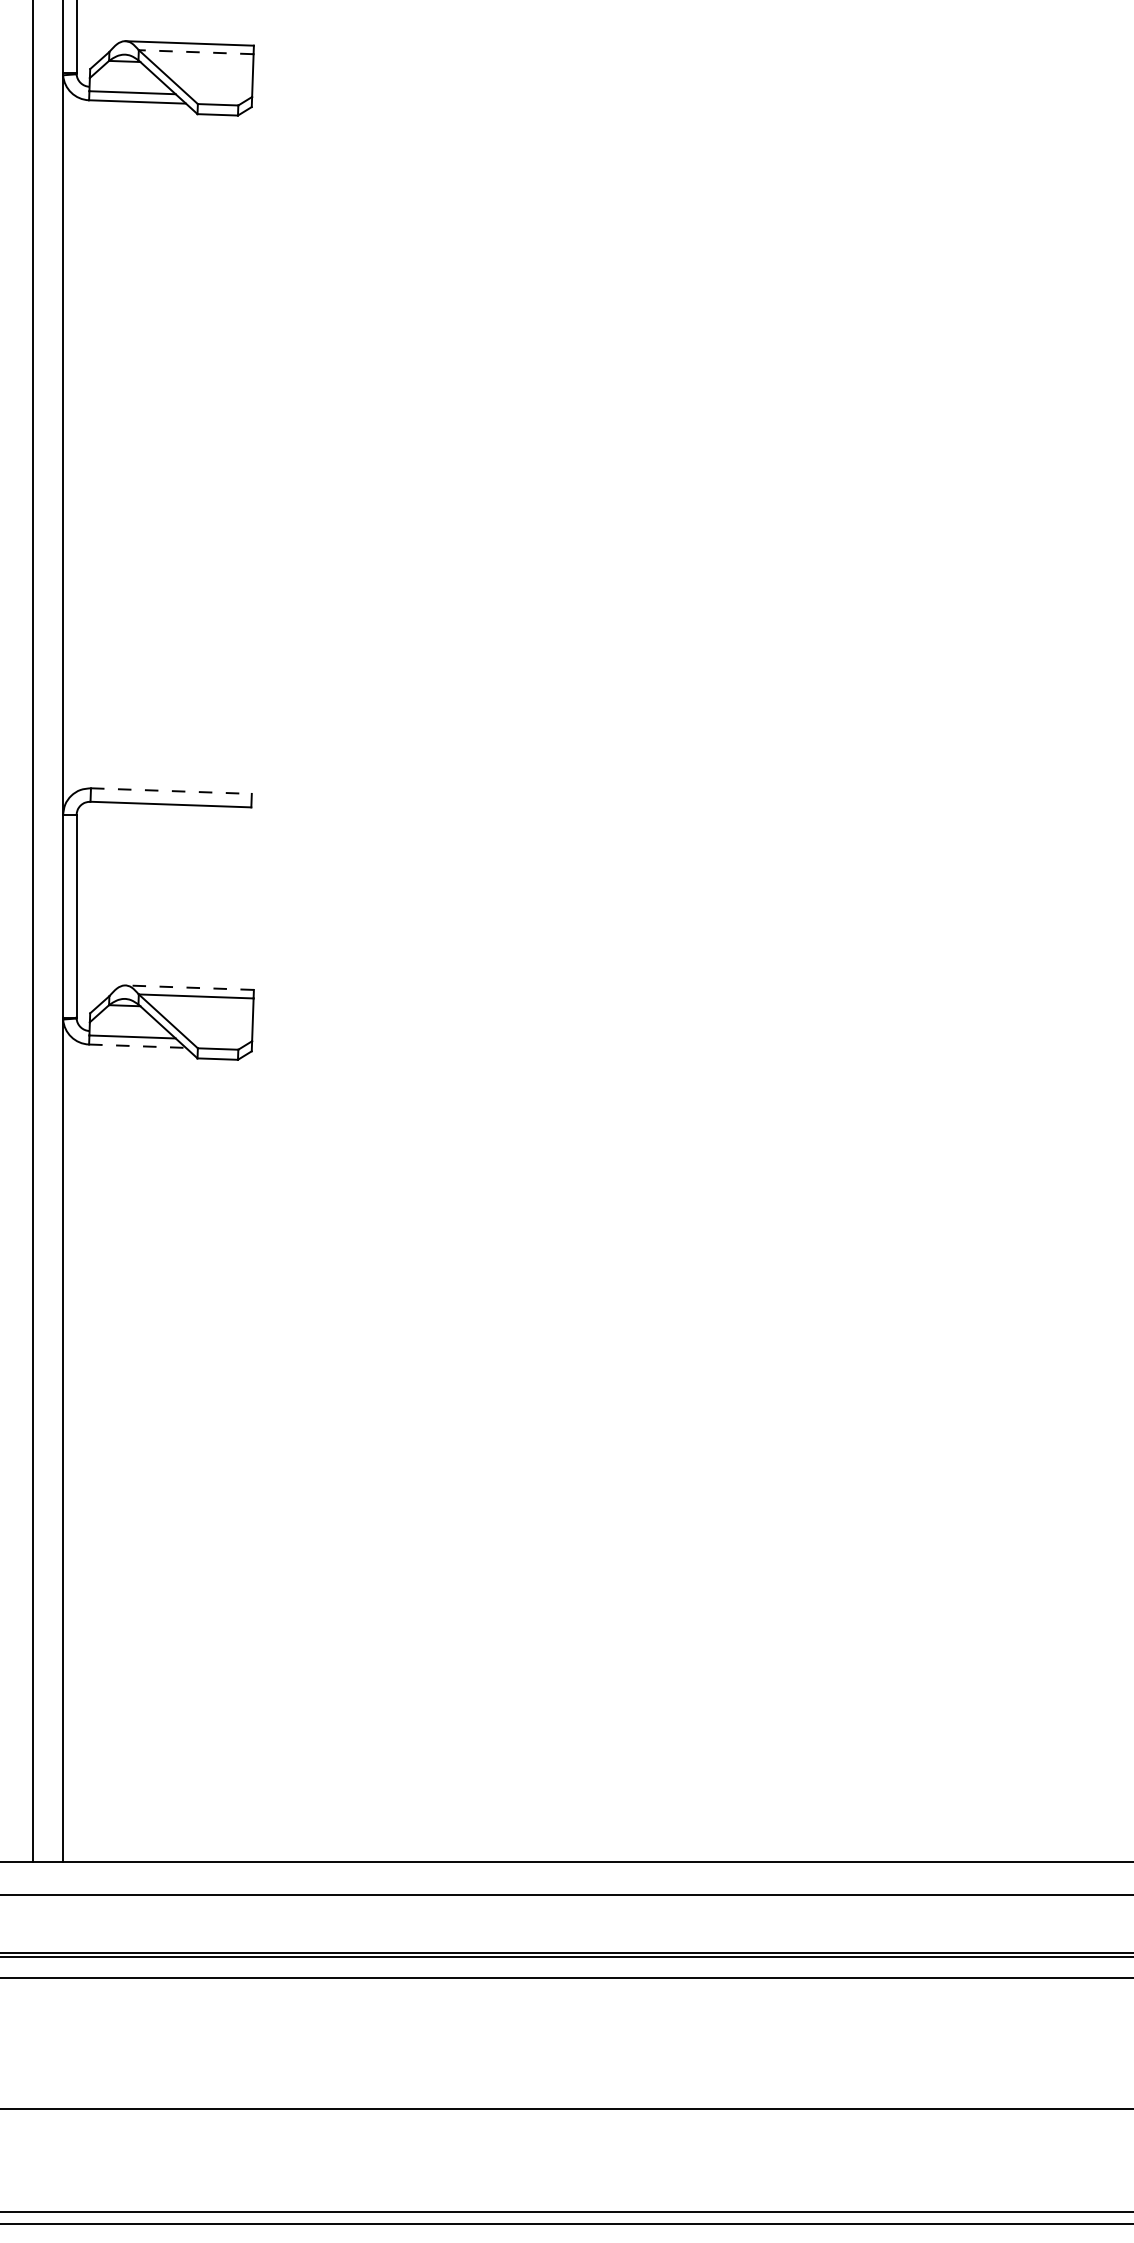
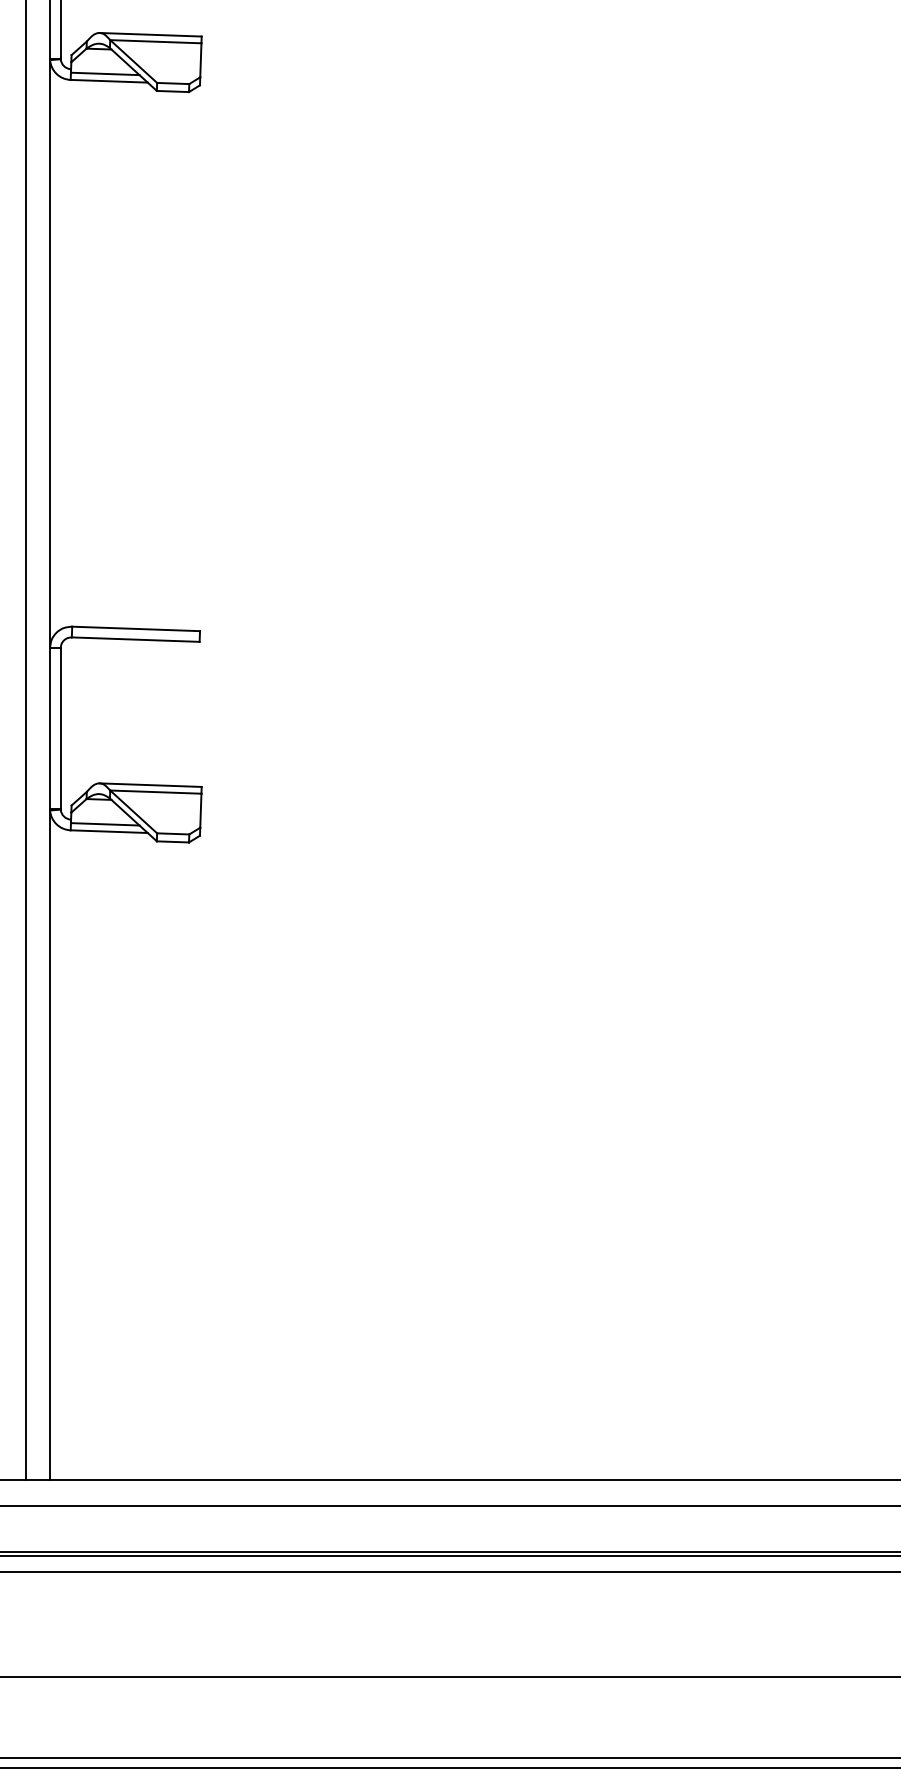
line: (195, 52) -> (155, 41), dashed -> solid
line: (171, 791) -> (136, 629), dashed -> solid
line: (189, 987) -> (150, 785), dashed -> solid
line: (138, 1046) -> (109, 831), dashed -> solid

